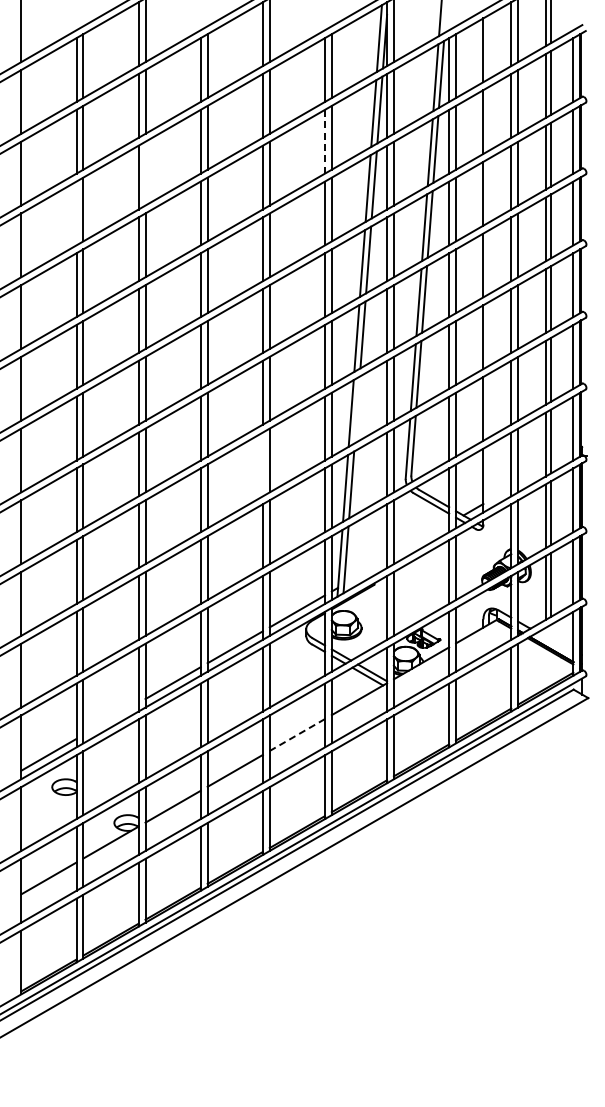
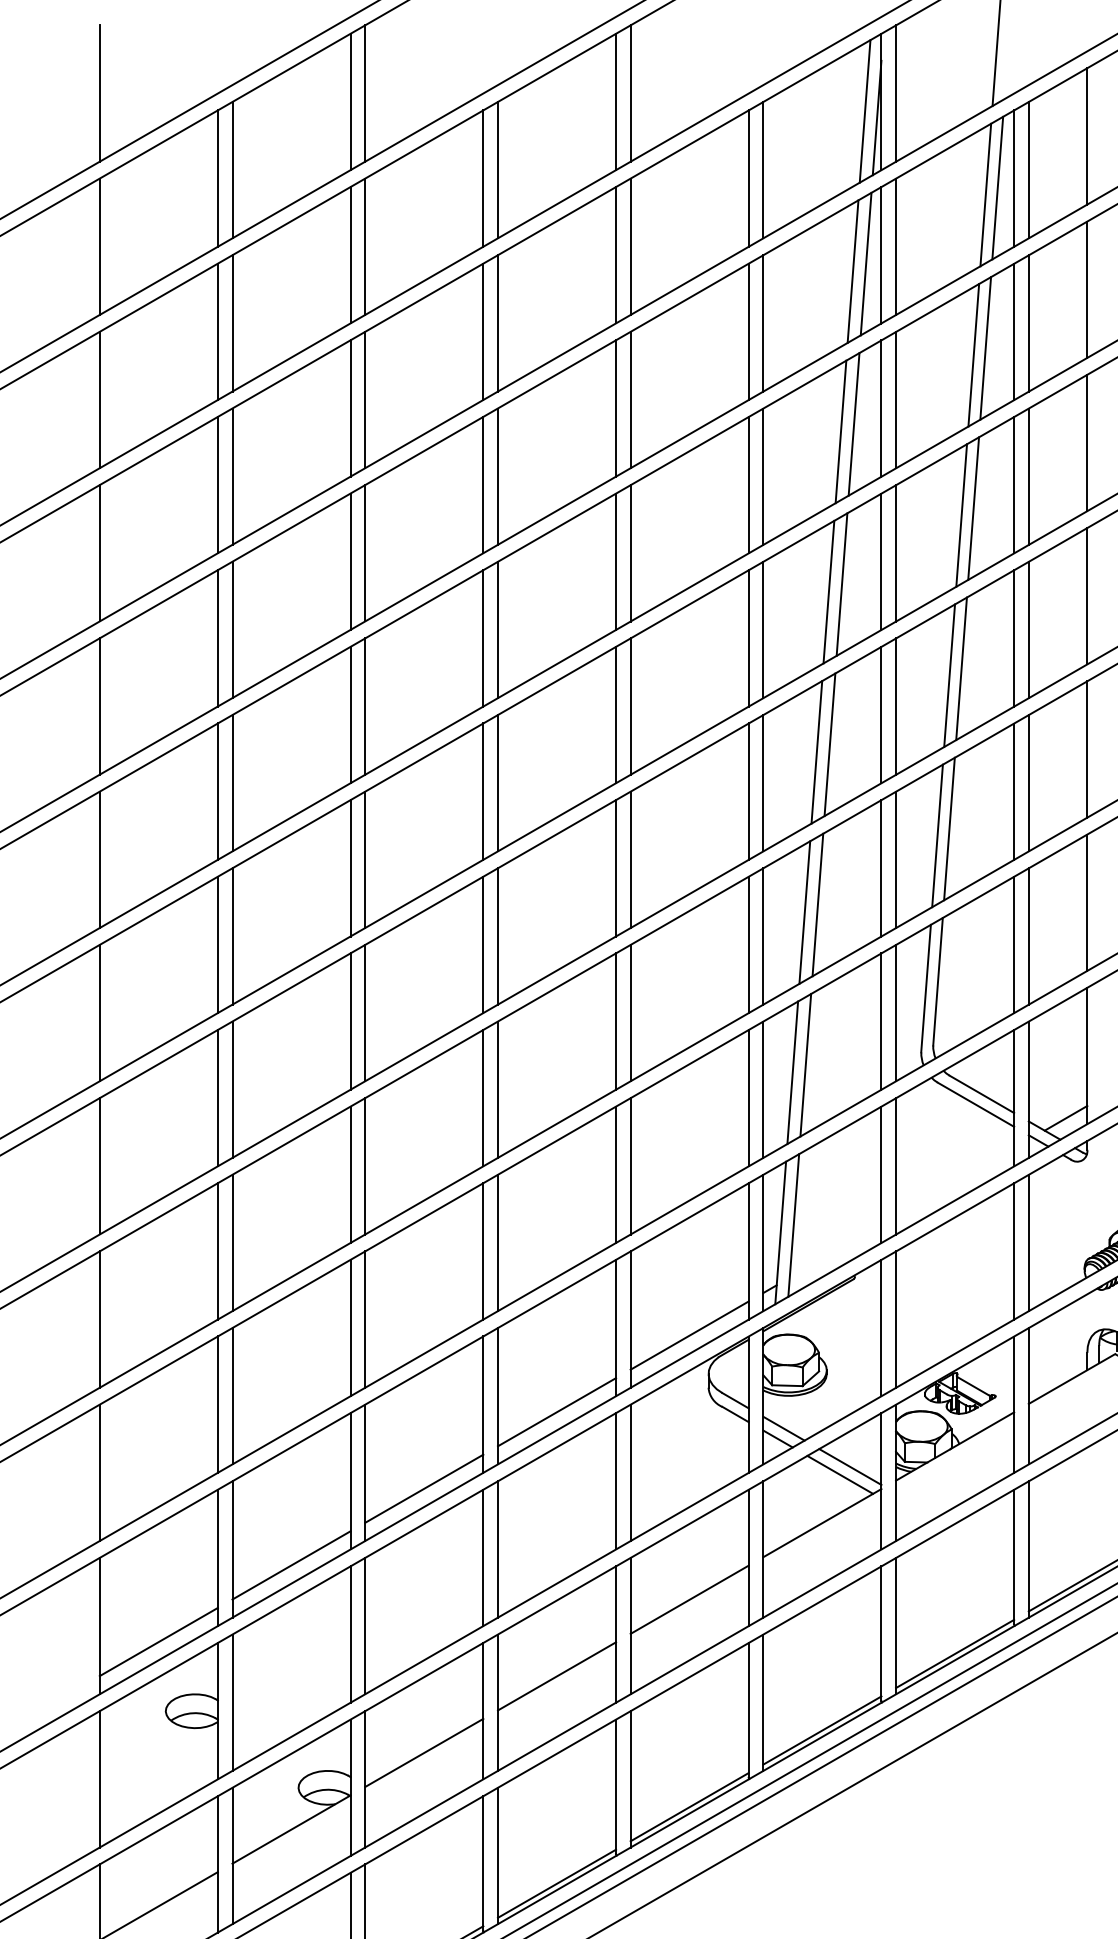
line: (324, 141) -> (747, 331), dashed -> solid
line: (145, 173) -> (365, 399), added
line: (76, 213) -> (217, 485), added
line: (356, 409) -> (816, 904), added
line: (262, 464) -> (615, 1021), added
line: (110, 718) -> (290, 1564), added
line: (297, 735) -> (689, 1600), dashed -> solid

